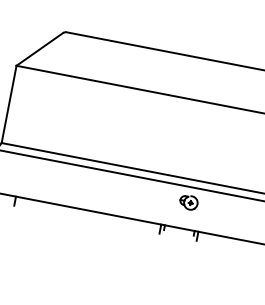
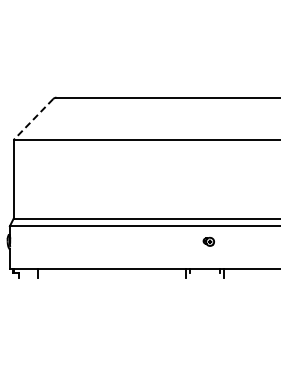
line: (39, 49) -> (33, 119), solid -> dashed
part: (188, 202) -> (208, 241), size x0.6

